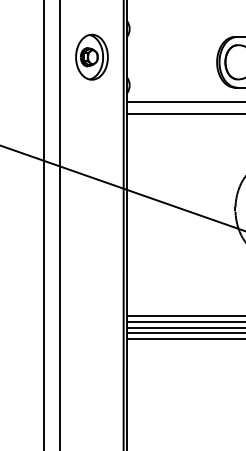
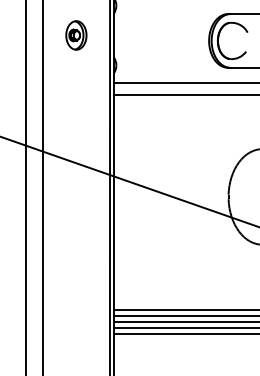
part: (91, 56) -> (75, 34), size x0.6

